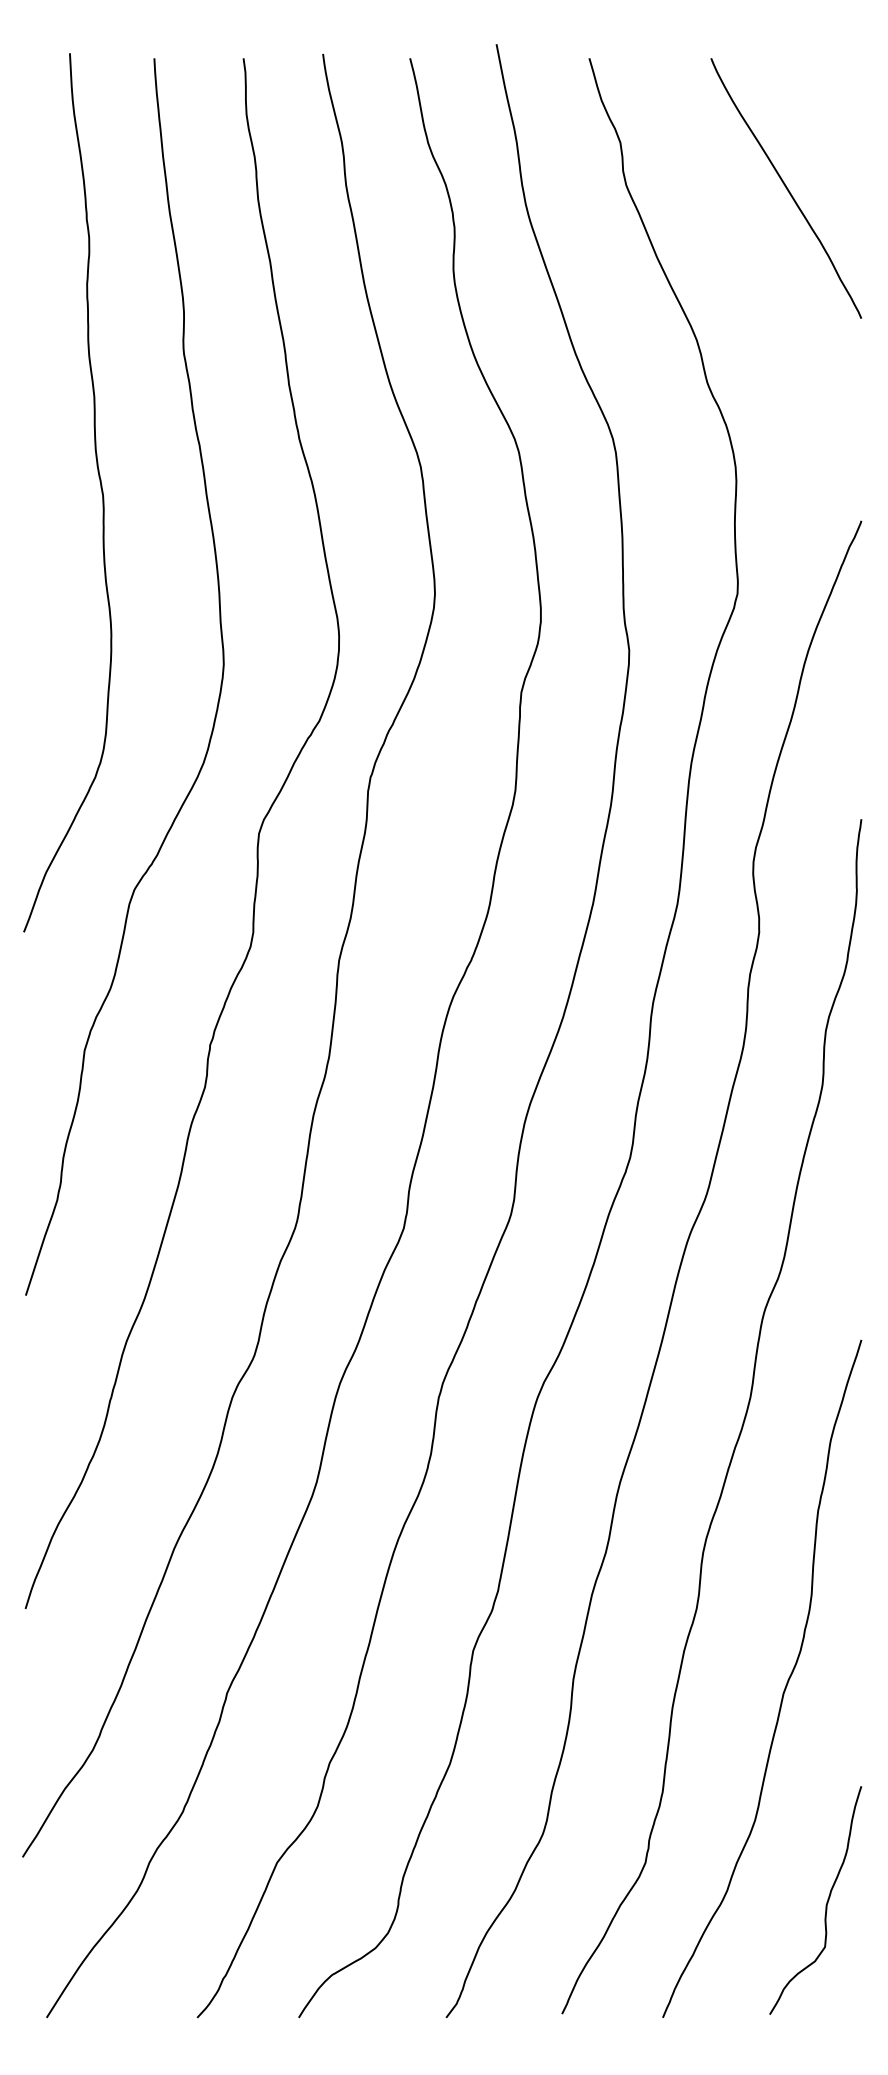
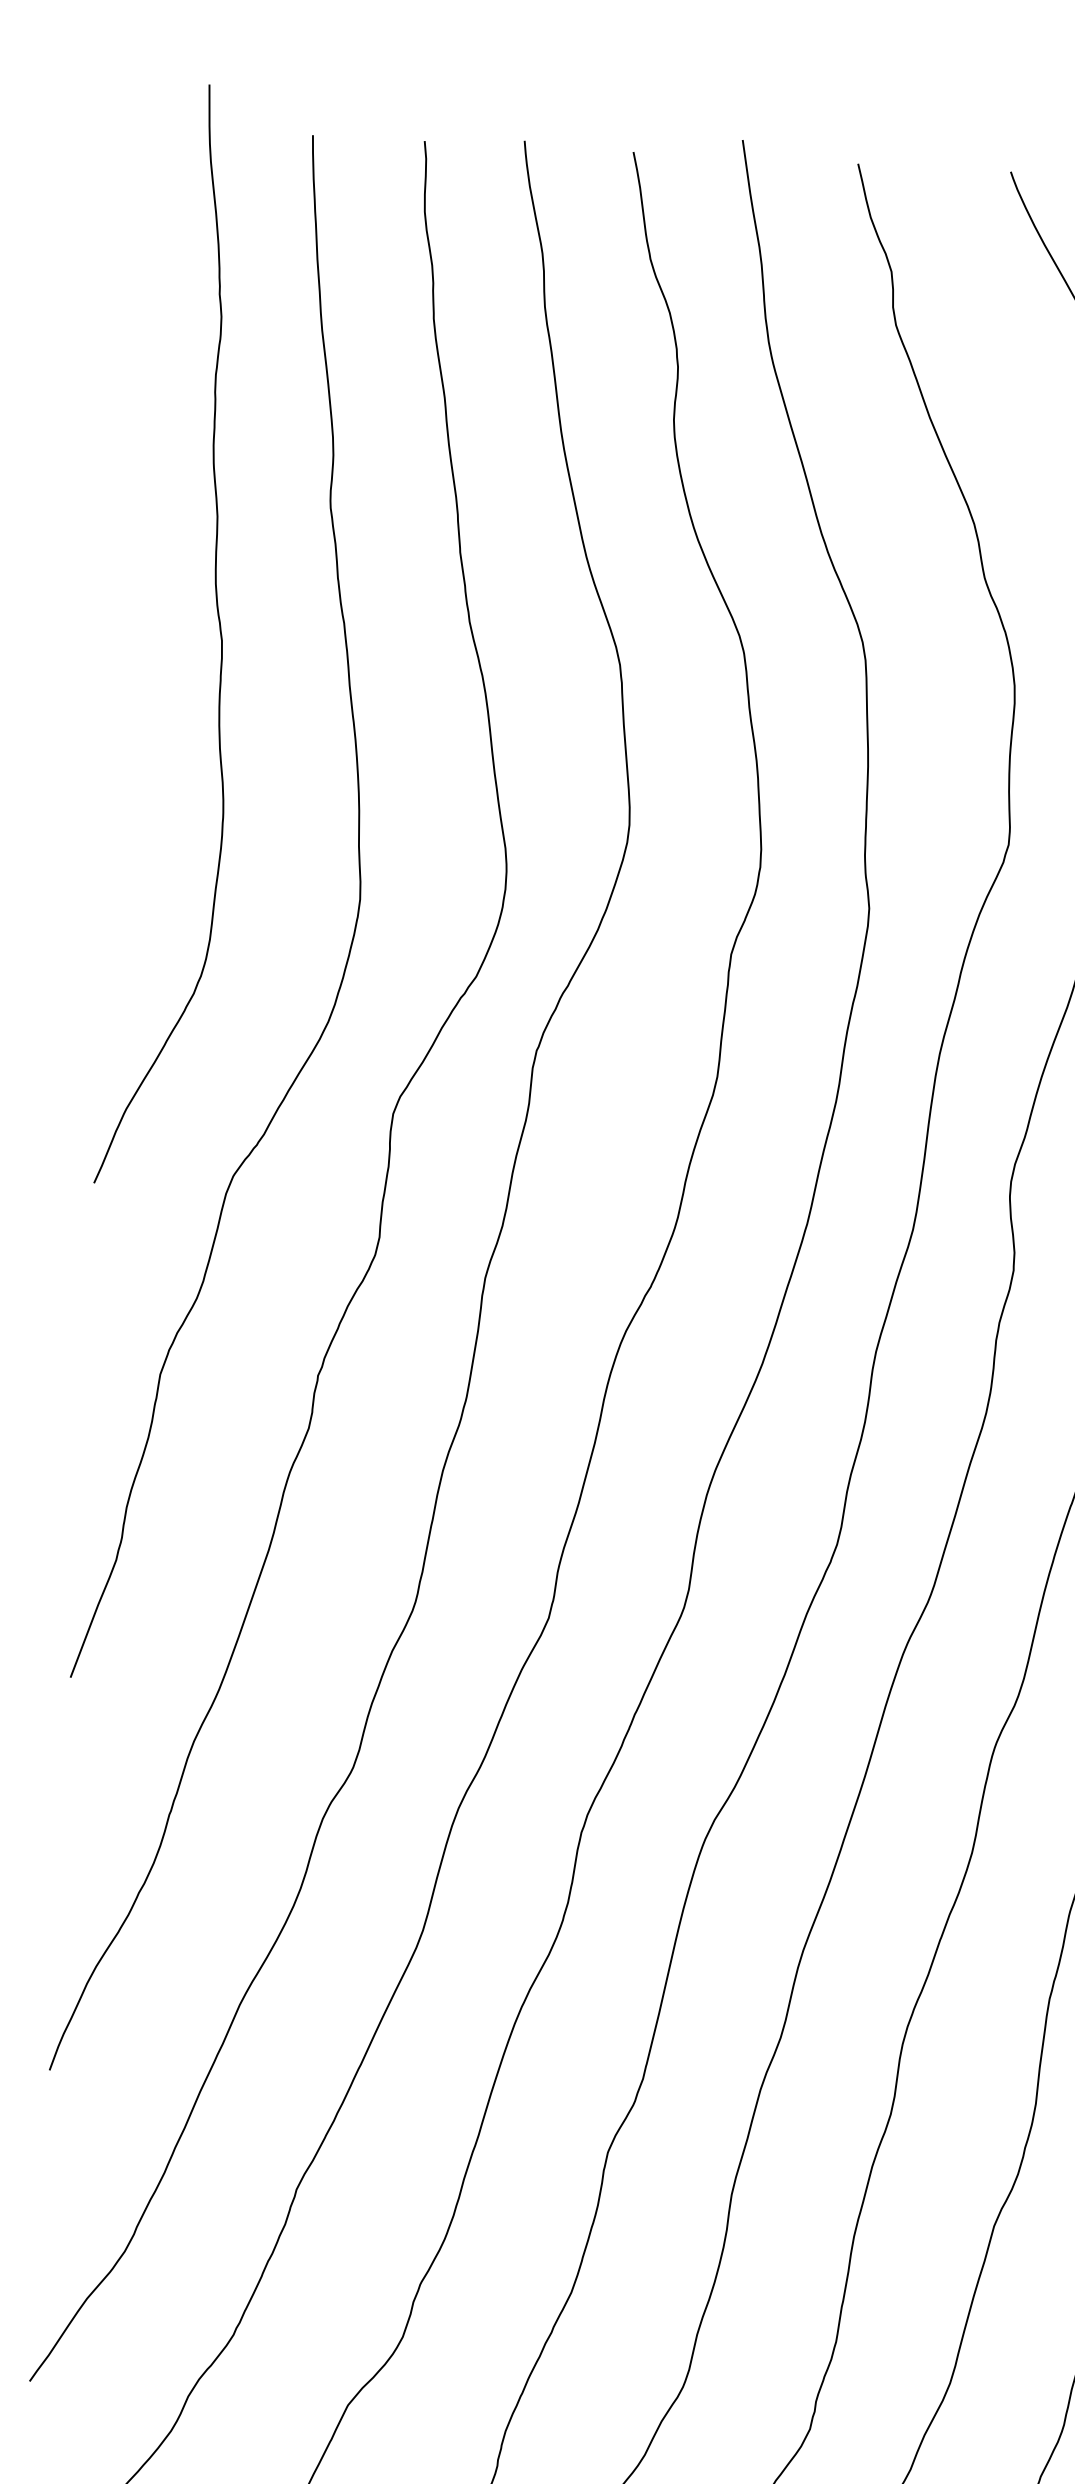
curve: (100, 488) -> (219, 632), moved

